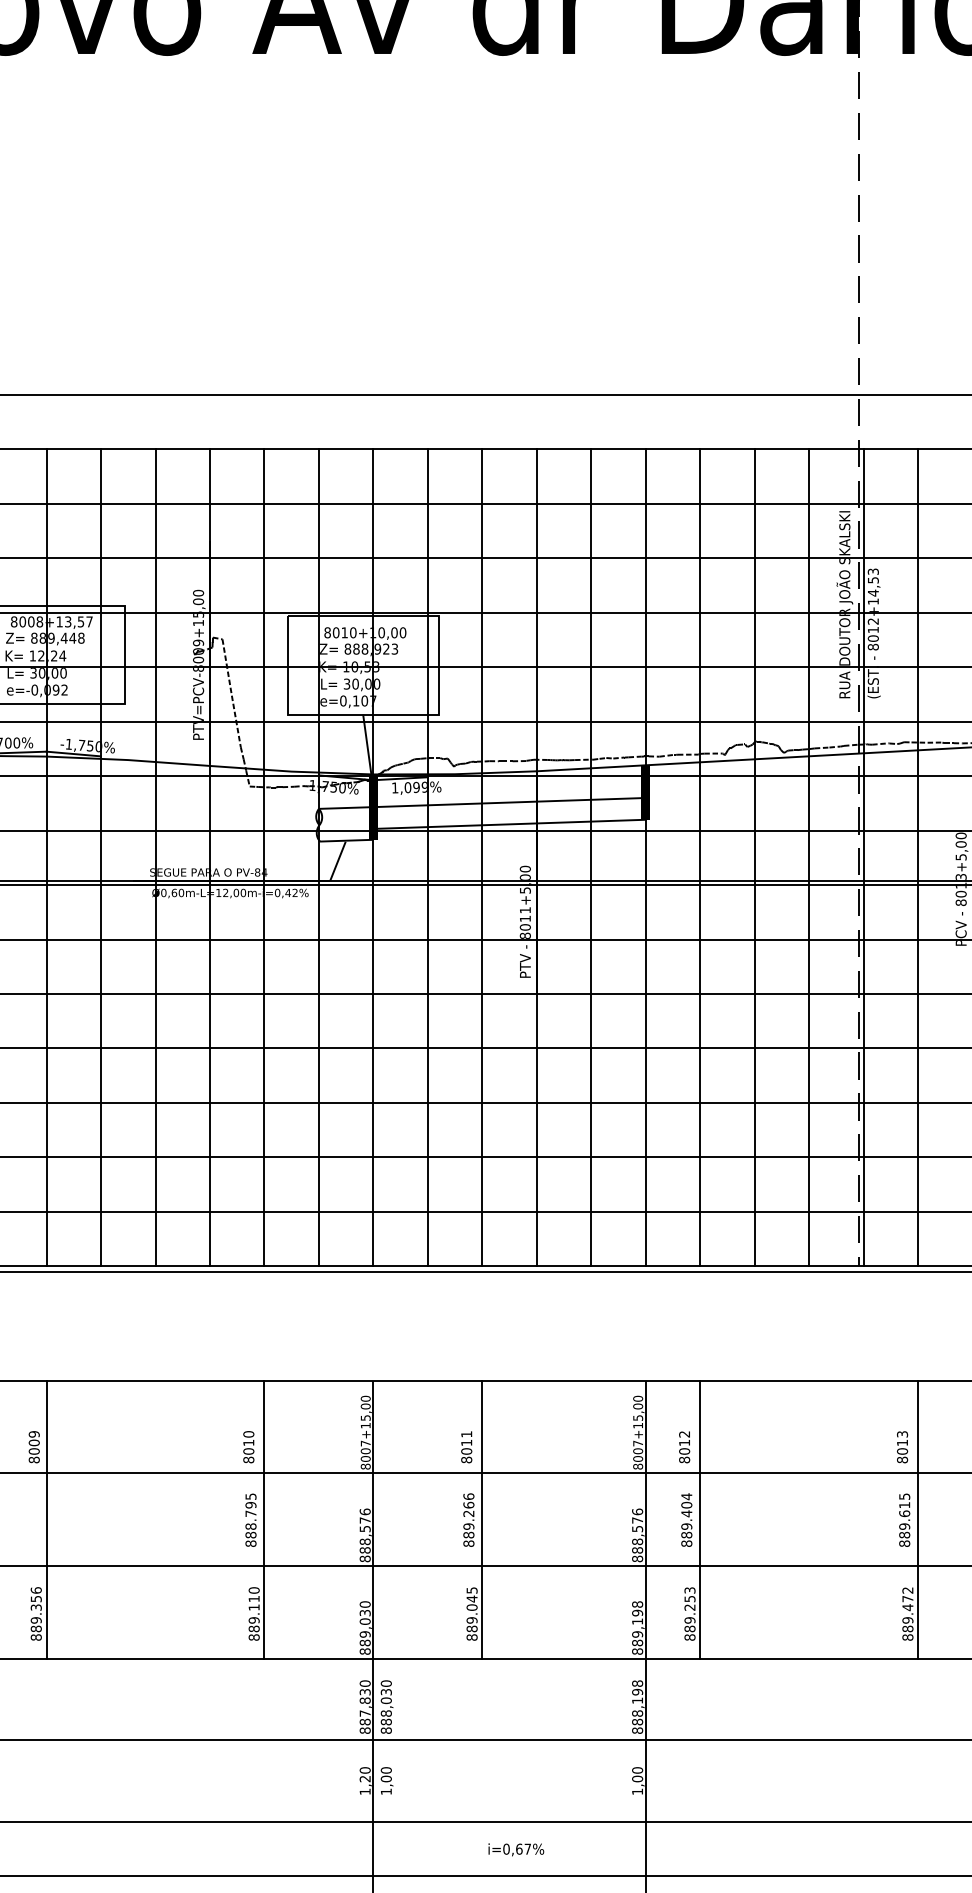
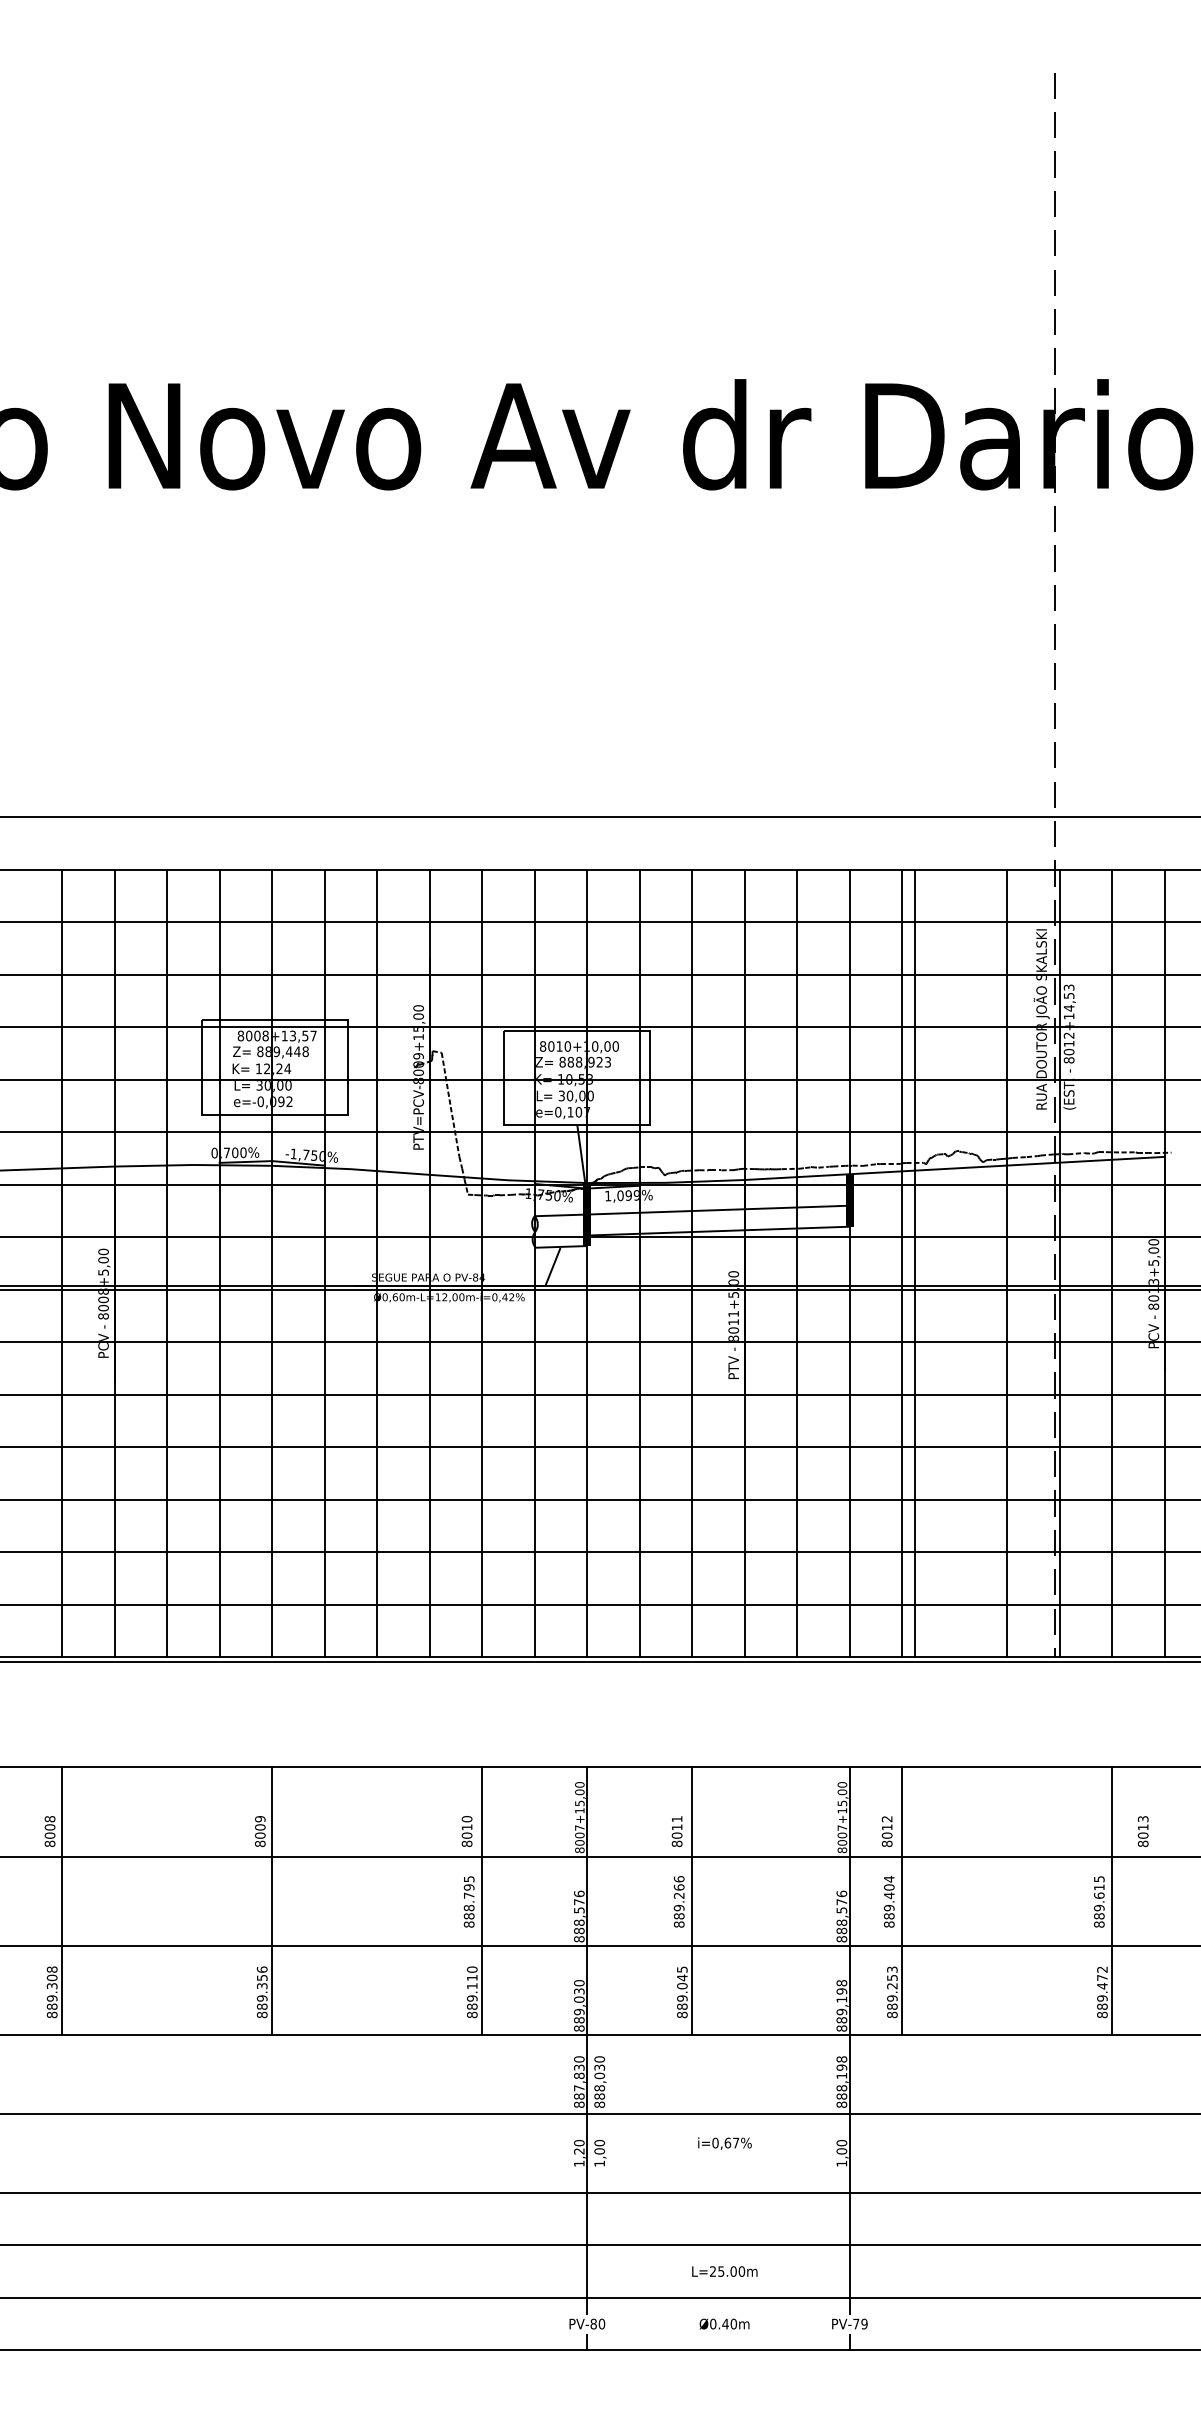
line: (754, 857) -> (914, 1263), moved
text: (901, 1447) -> (1142, 1831), moved
text: (515, 1849) -> (724, 2143), moved

